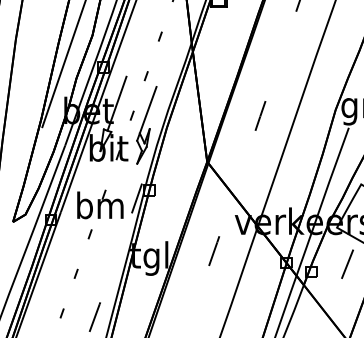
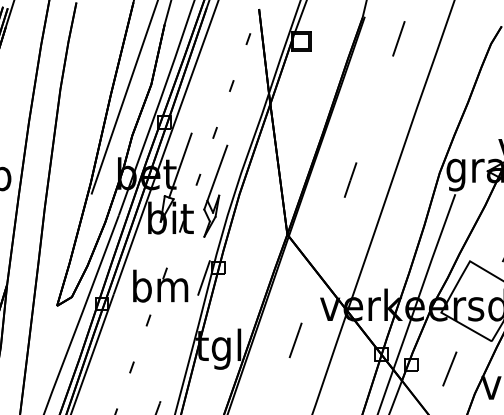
line: (347, 263) -> (449, 368), moved

